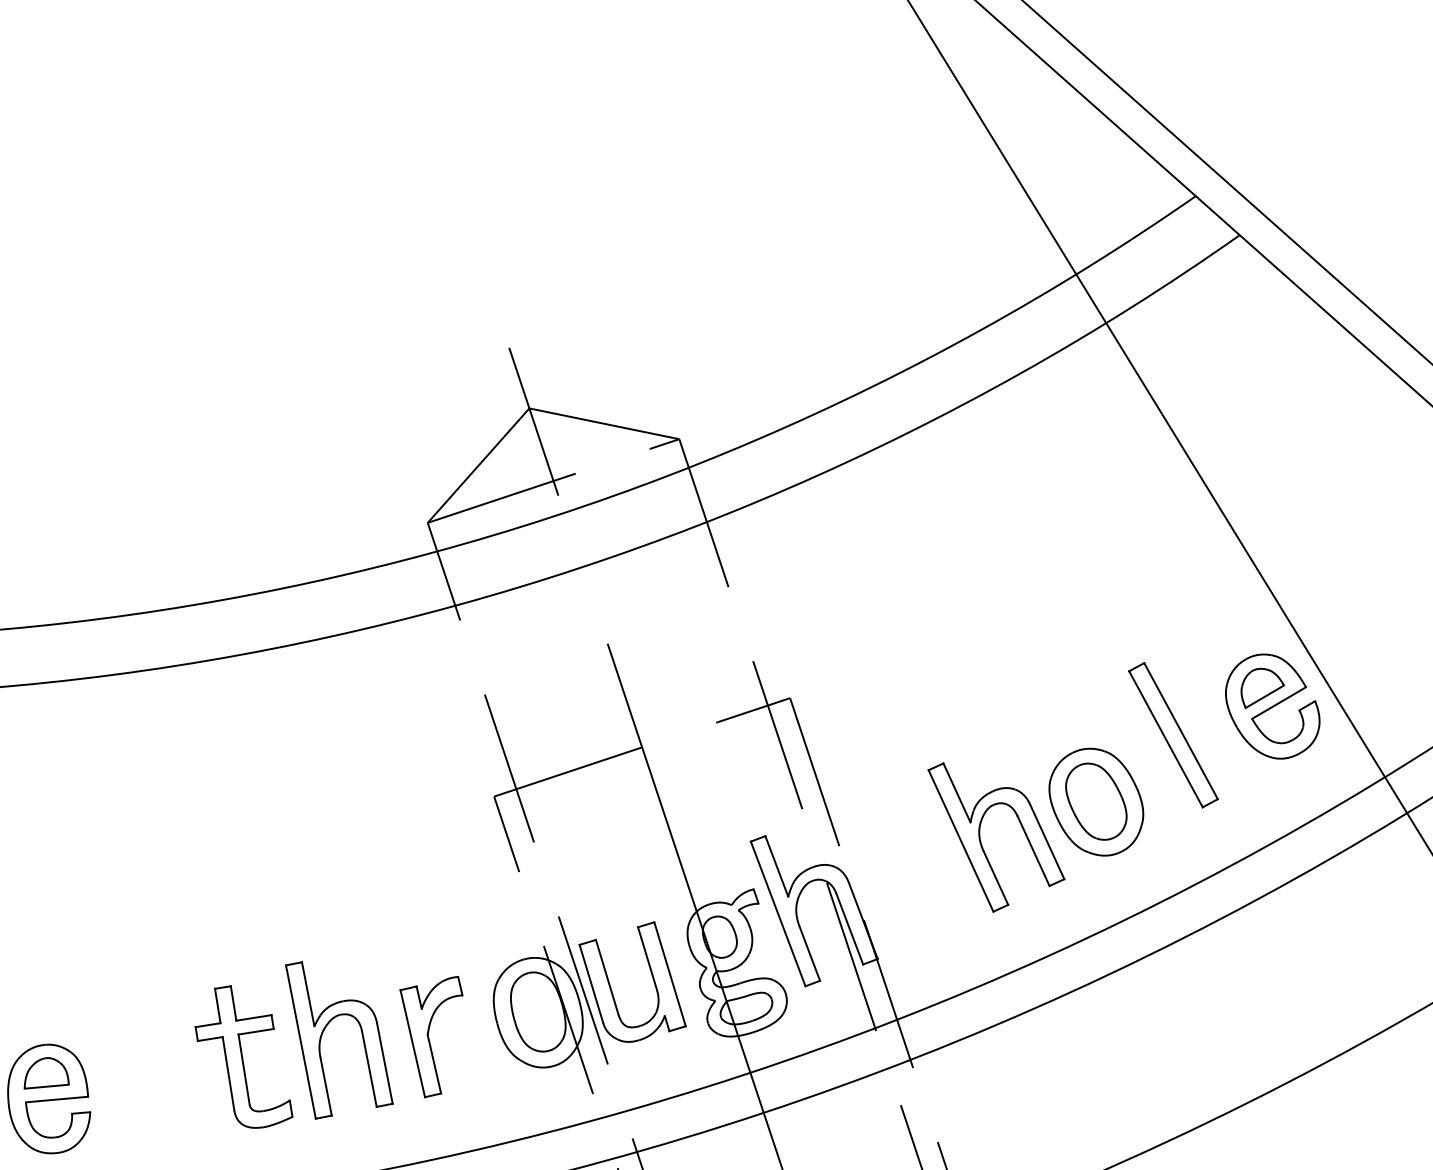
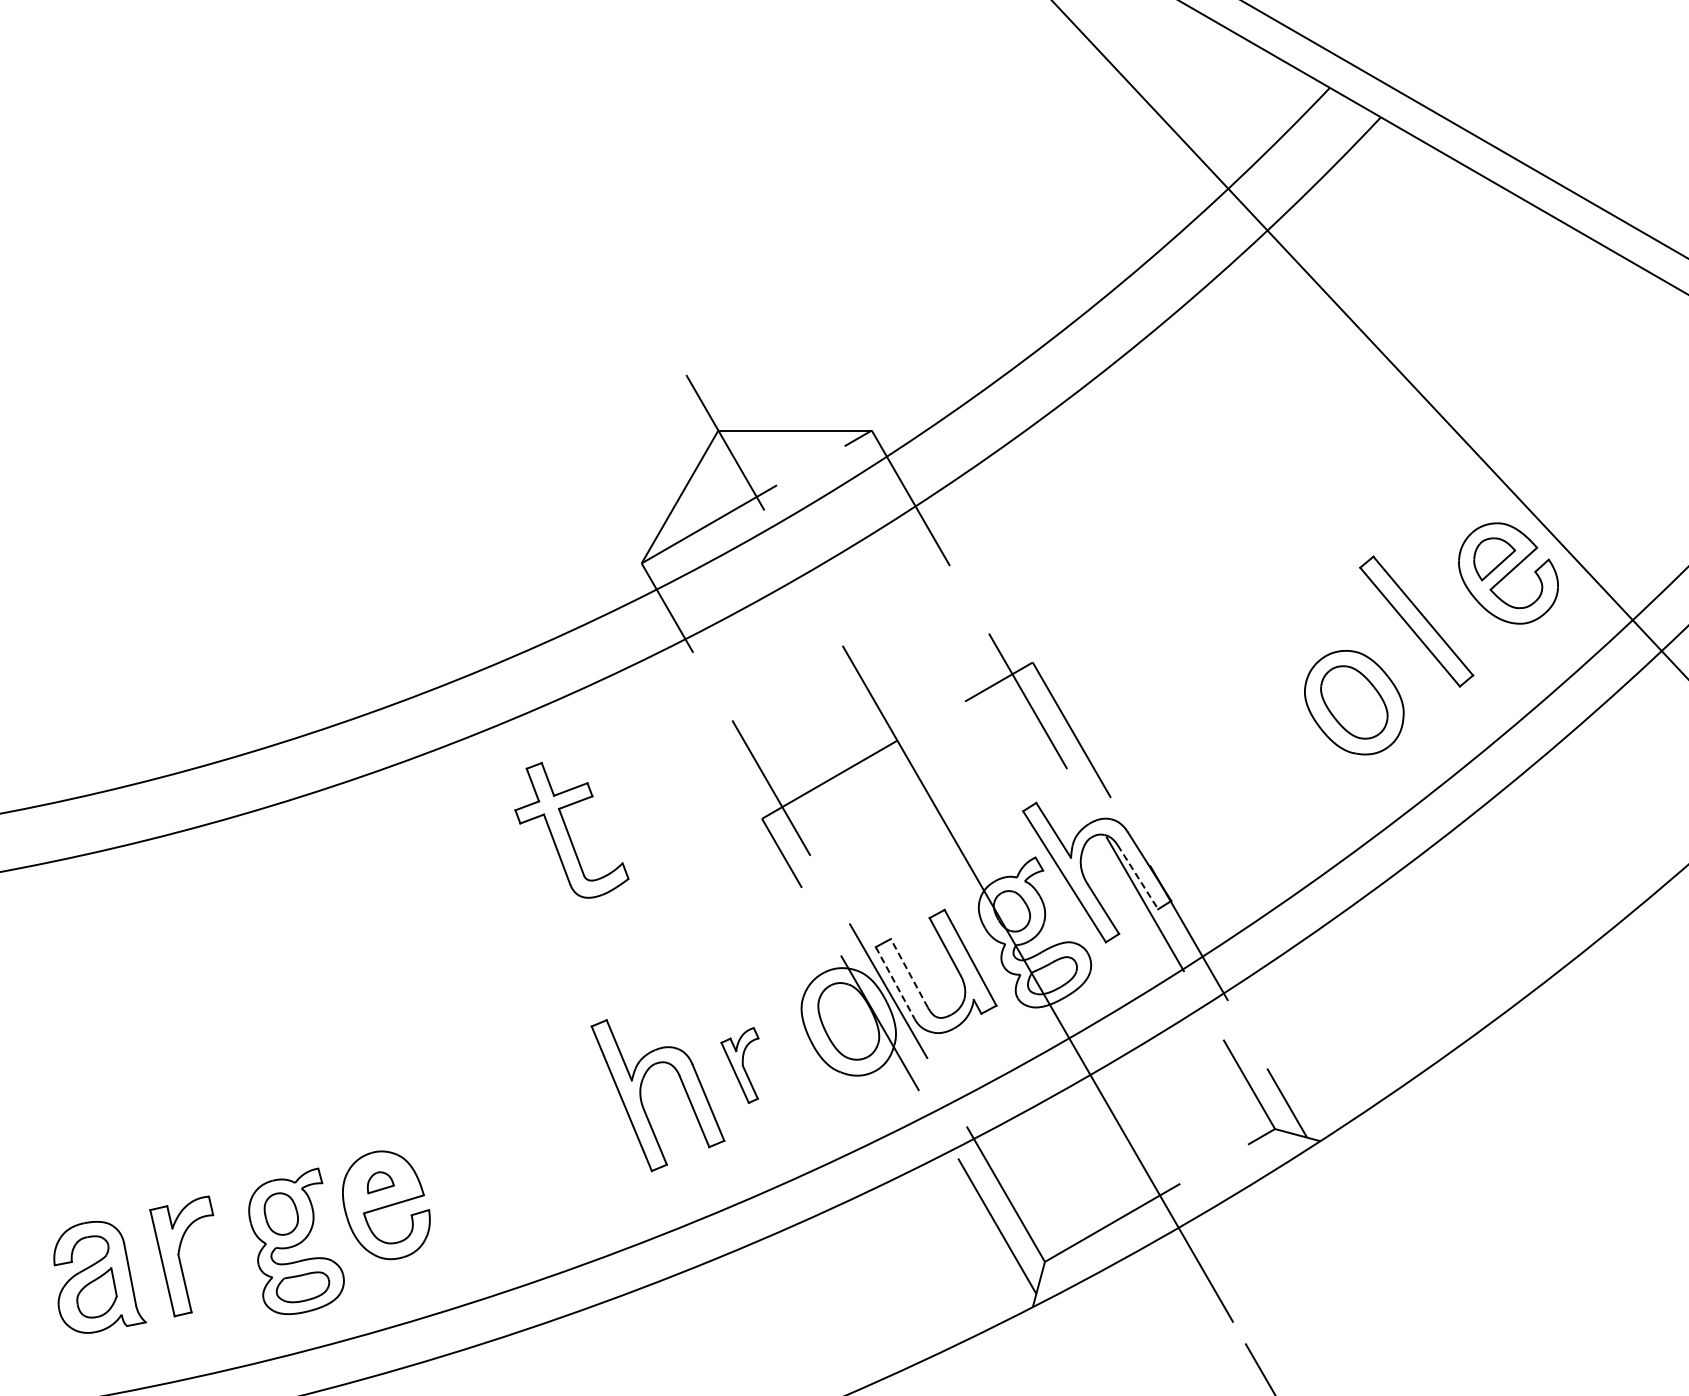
part: (982, 845) -> (1251, 768), removed
line: (849, 929) -> (1137, 877), solid -> dashed
line: (607, 977) -> (909, 973), solid -> dashed
line: (591, 984) -> (895, 983), solid -> dashed
part: (422, 1033) -> (739, 1065), size x0.6
part: (246, 1058) -> (571, 830), moved
part: (48, 1075) -> (380, 1182), size x0.6

